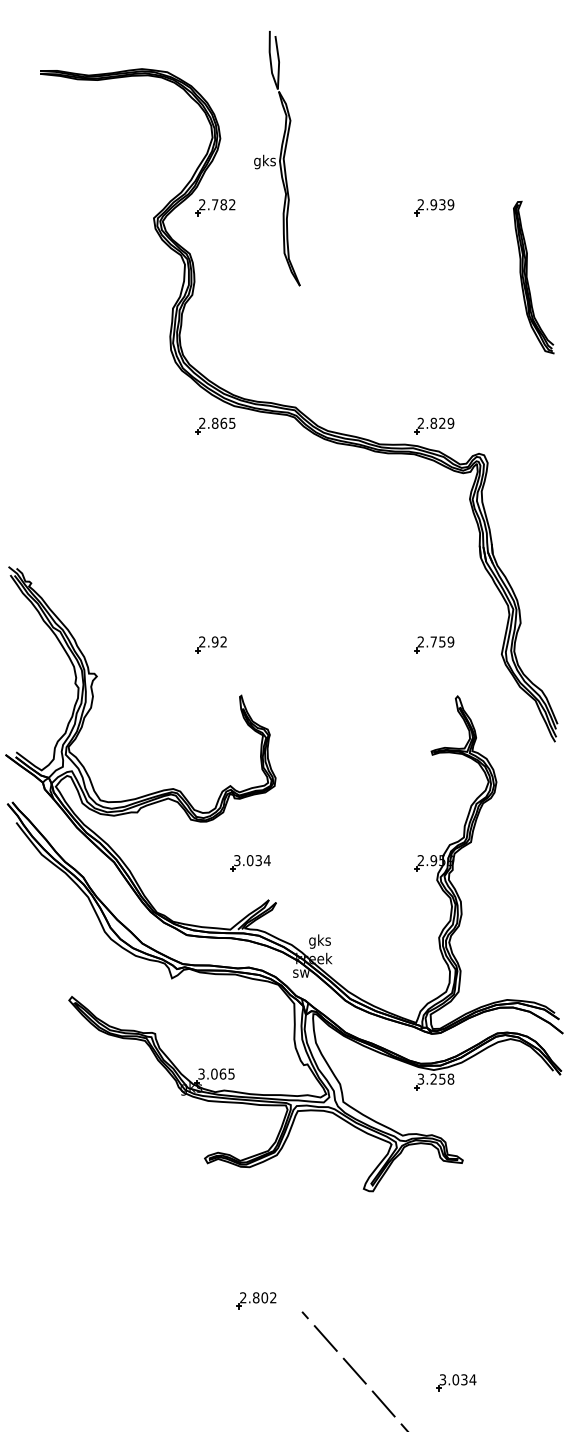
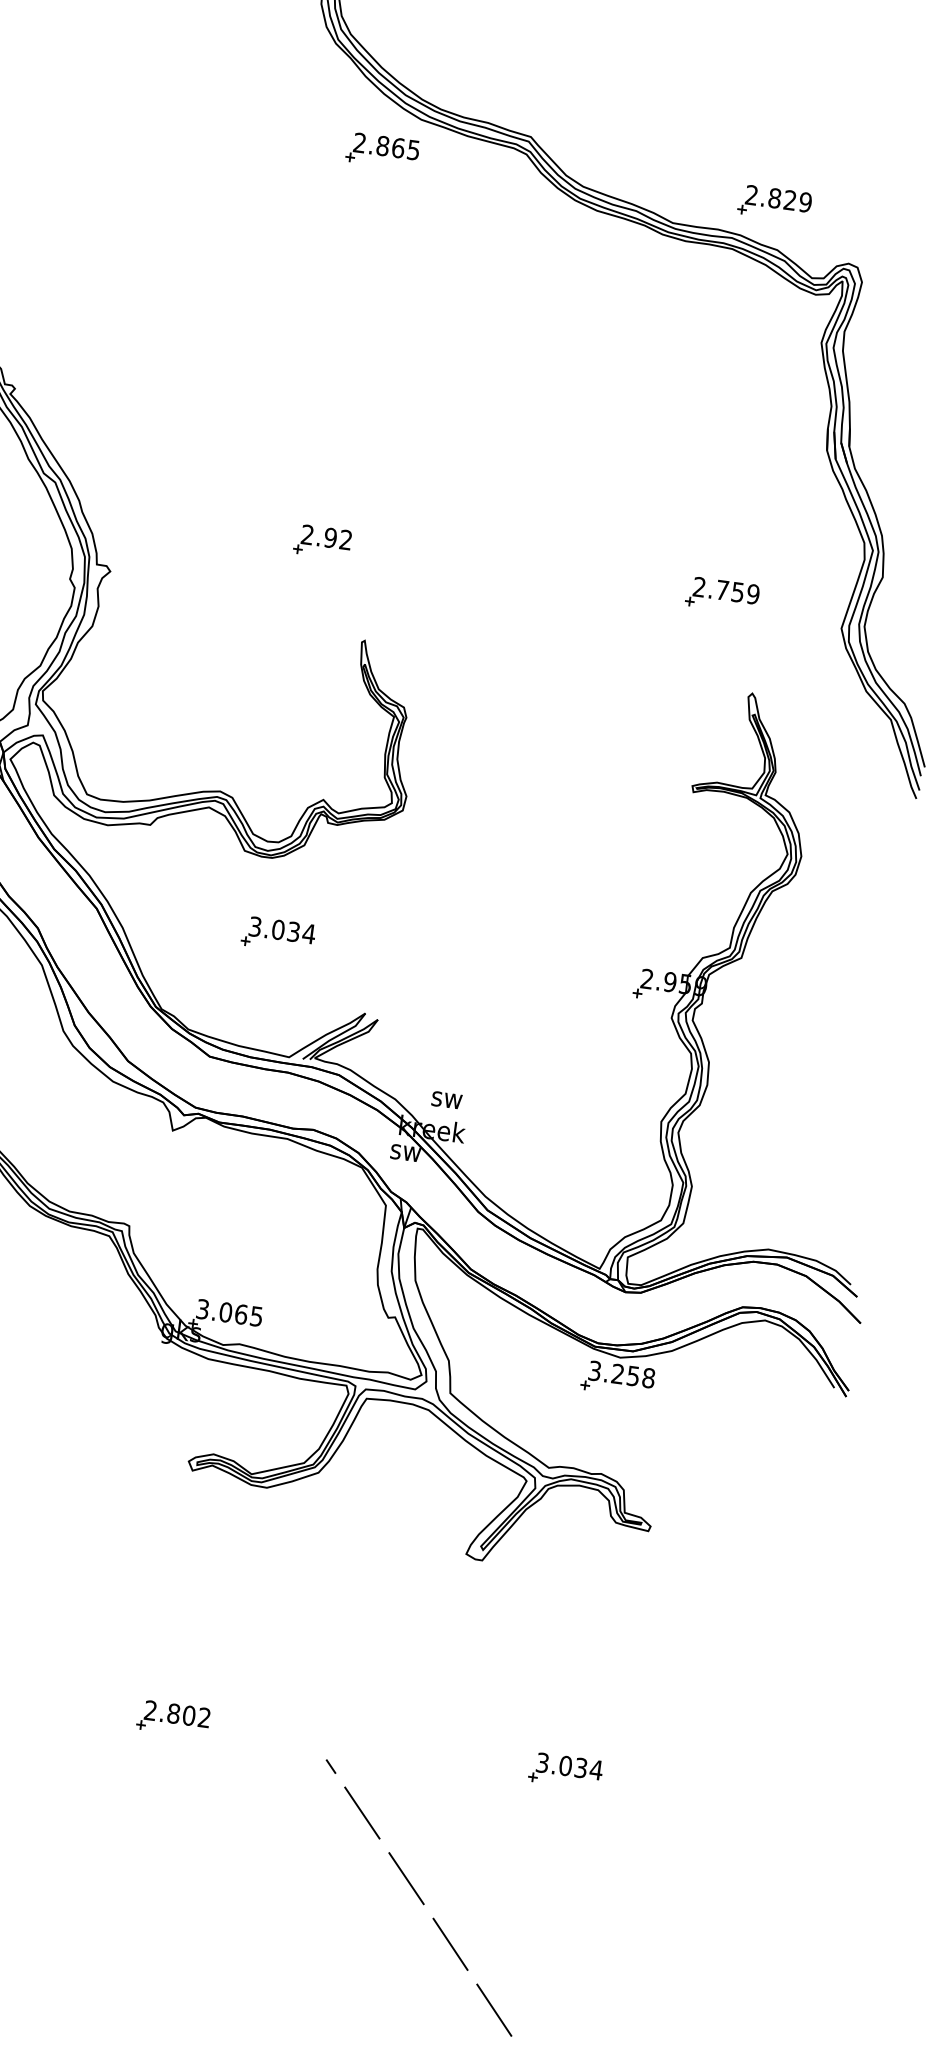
part: (250, 863) -> (278, 935), moved
text: (319, 941) -> (446, 1099), gks -> sw
part: (256, 1300) -> (173, 1718), moved
part: (456, 1382) -> (566, 1770), moved

